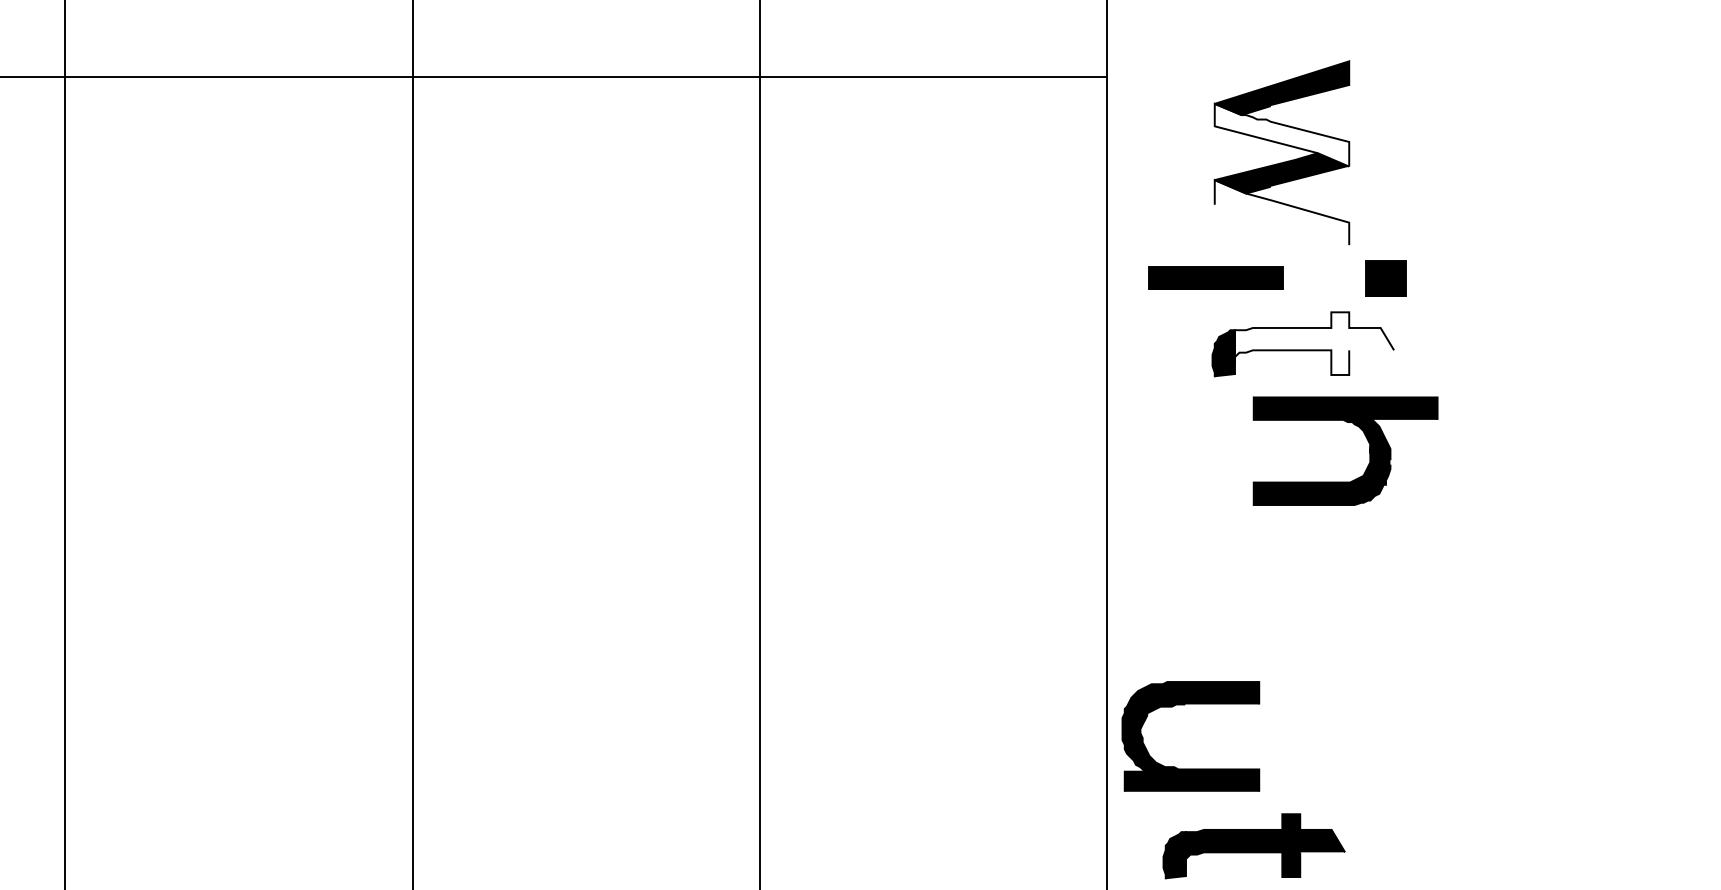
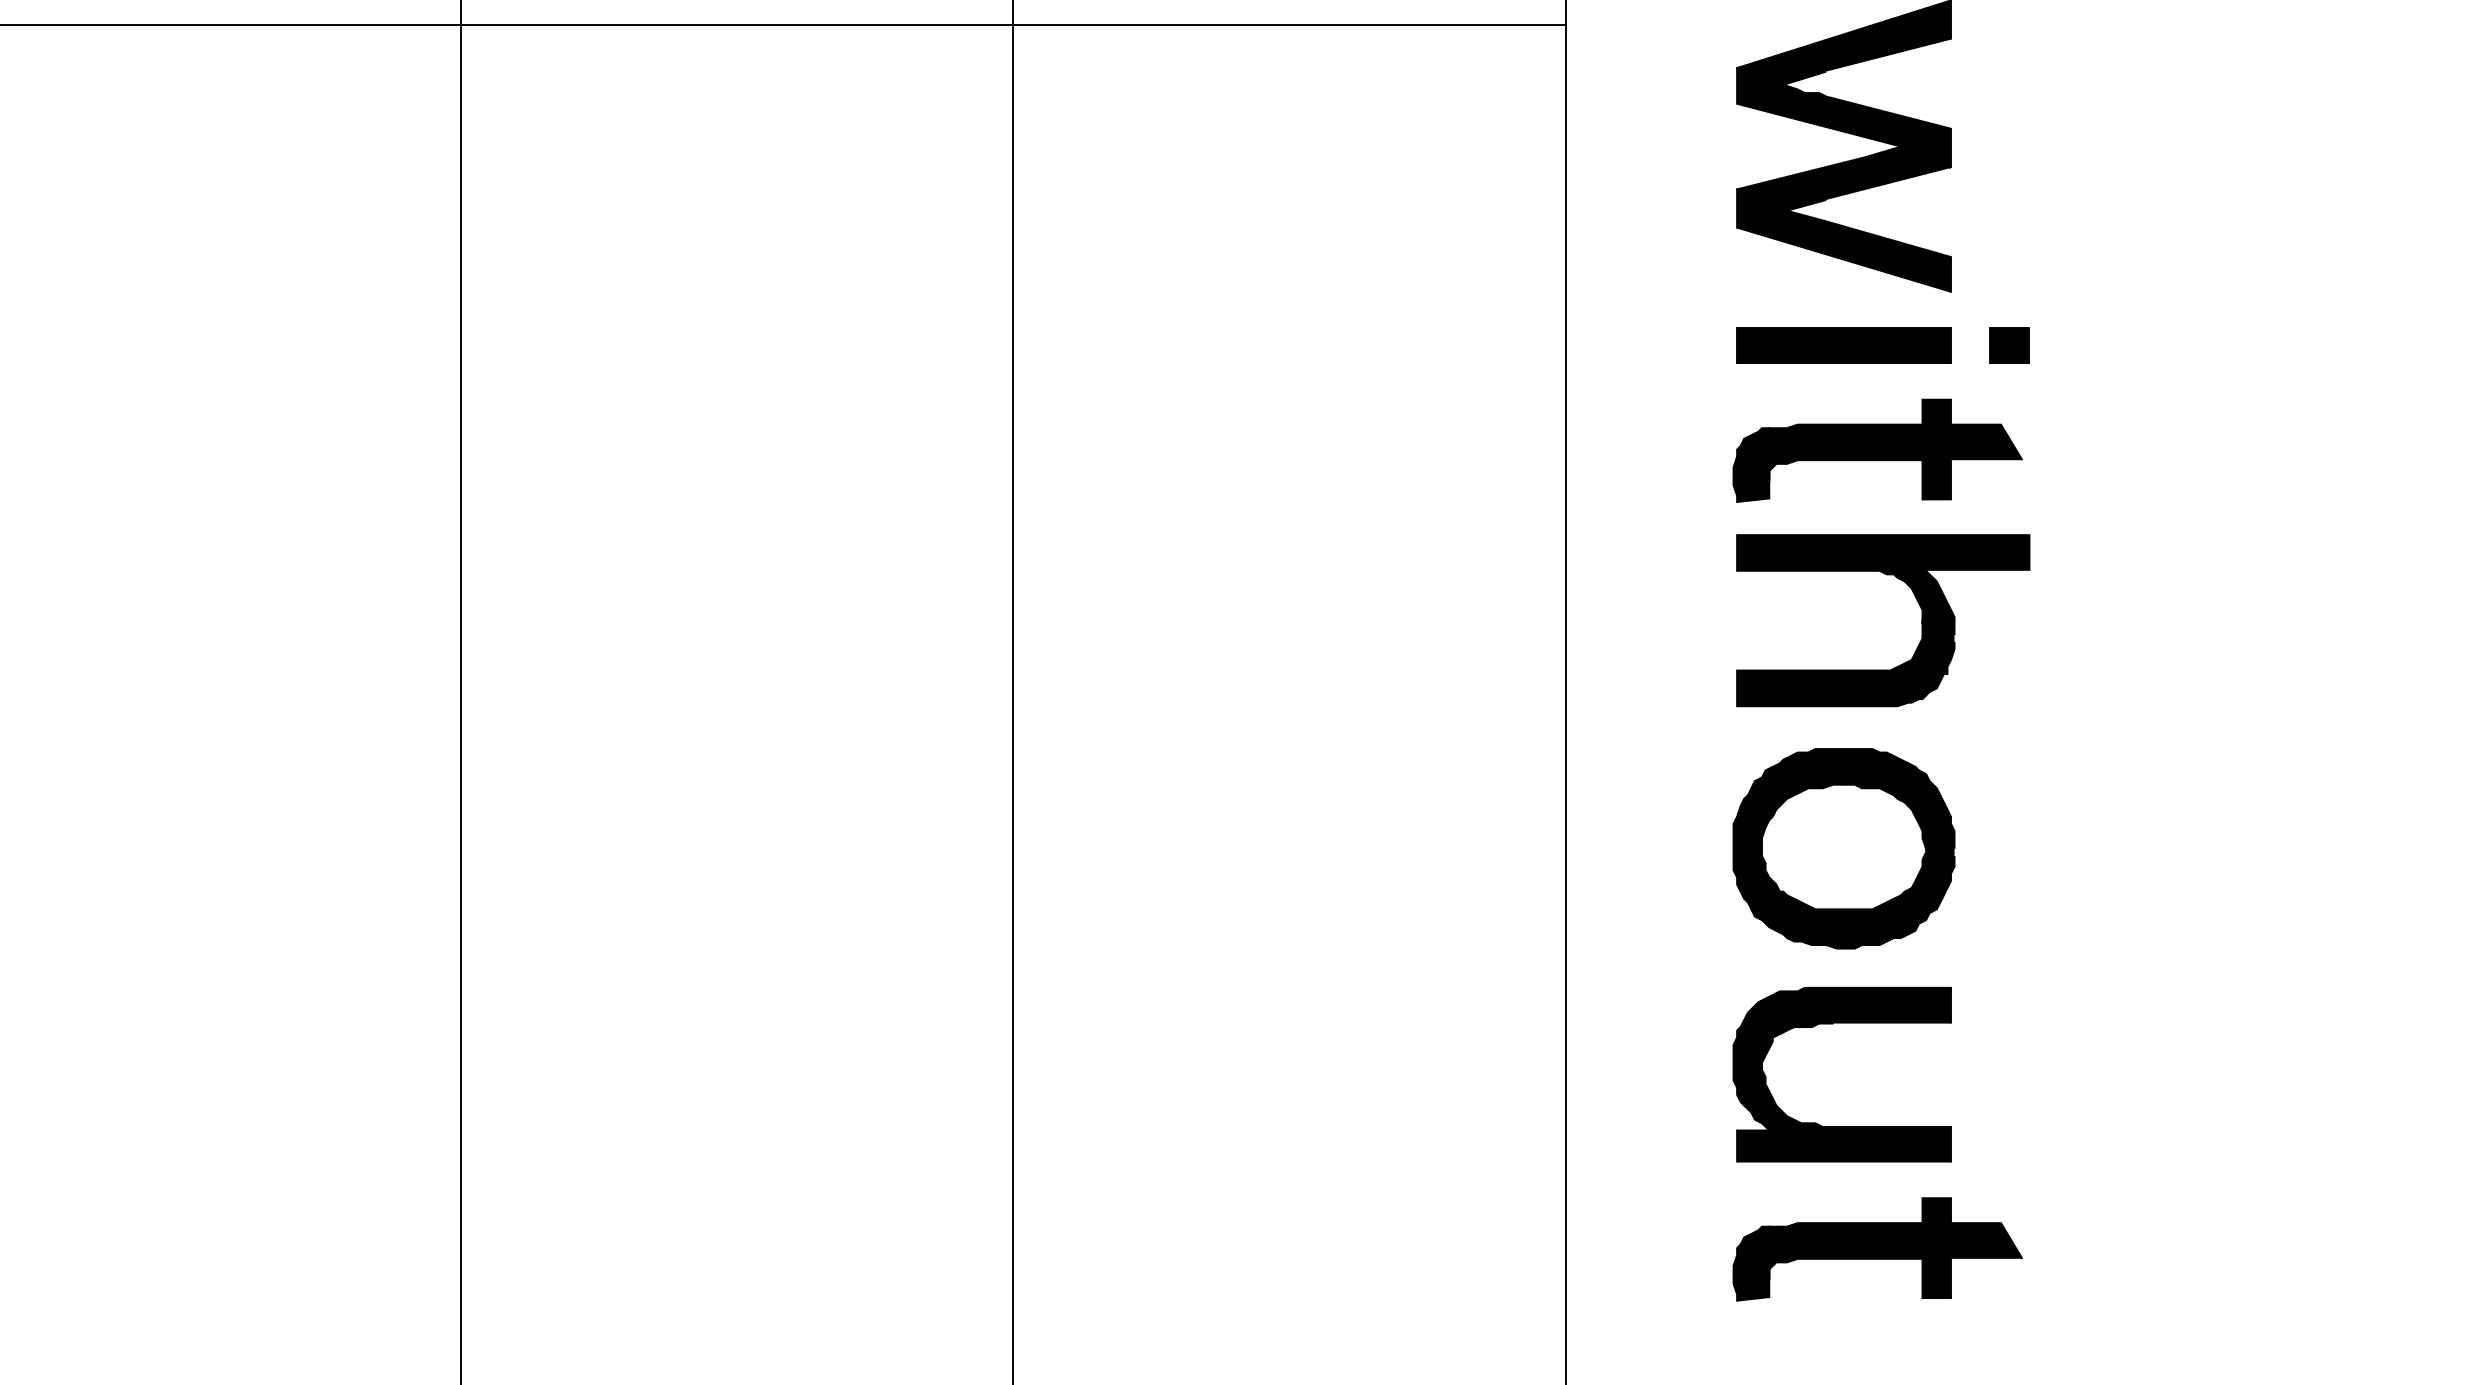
fill: (1281, 134) -> (1843, 116), added
fill: (1281, 212) -> (1843, 240), added
part: (1215, 277) -> (1843, 344), moved
part: (1386, 277) -> (2010, 344), size x0.62
fill: (1314, 343) -> (1895, 449), added
part: (1366, 439) -> (1916, 602), moved
part: (1281, 594) -> (1843, 848), added
part: (1185, 705) -> (1833, 1025), moved
part: (1253, 846) -> (1876, 1249), moved

